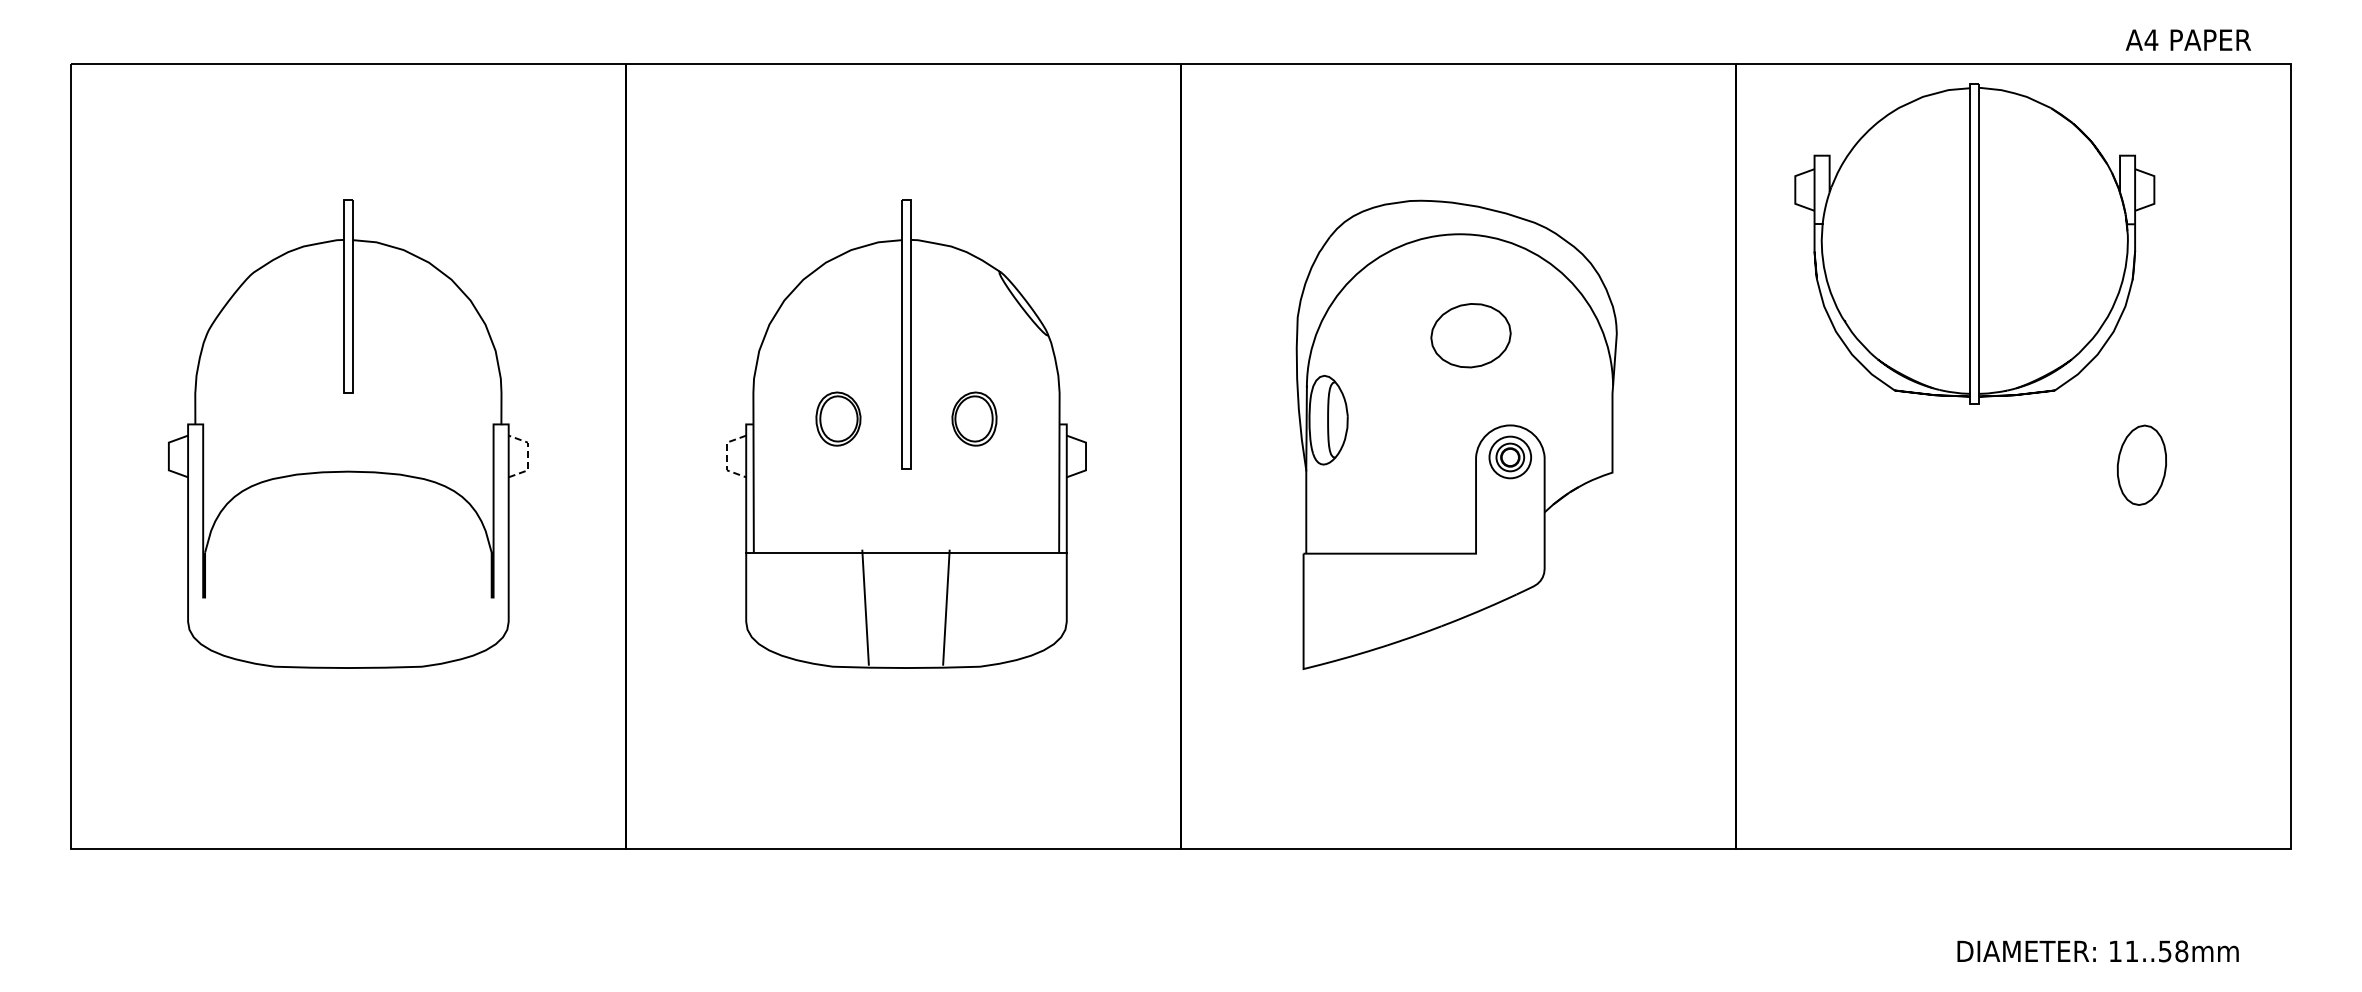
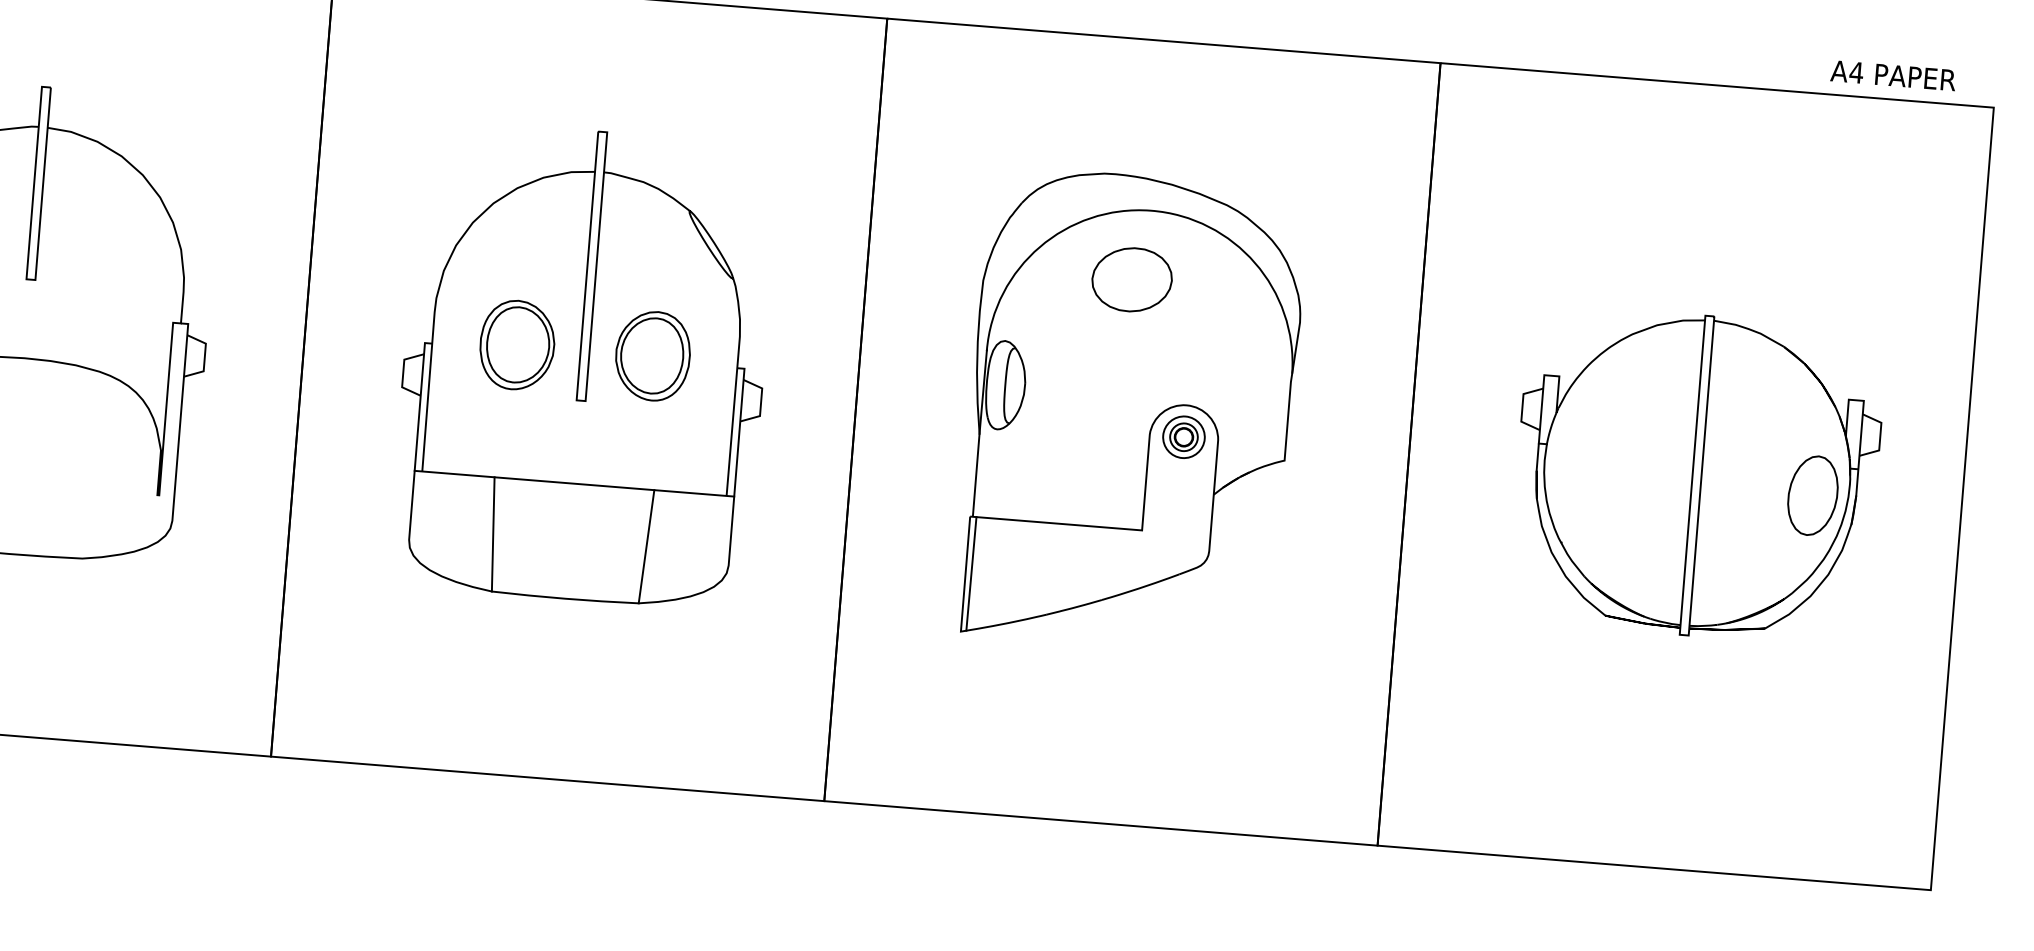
part: (1974, 243) -> (1696, 475), moved
part: (1470, 335) -> (1131, 279), moved
part: (838, 418) -> (517, 344), size x1.67
part: (974, 418) -> (653, 355), size x1.67
line: (527, 456) -> (204, 357), dashed -> solid
line: (726, 456) -> (402, 373), dashed -> solid
line: (865, 607) -> (493, 534), moved
line: (946, 607) -> (646, 546), moved
line: (1308, 610) -> (970, 573), added

